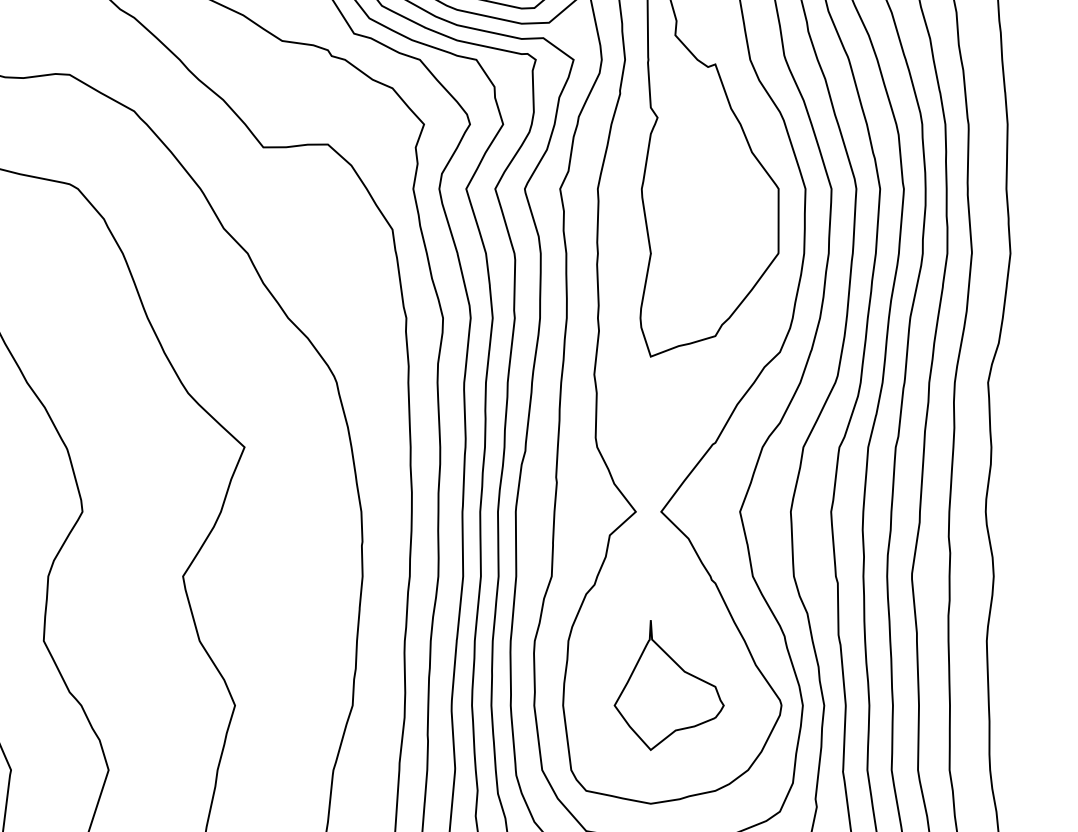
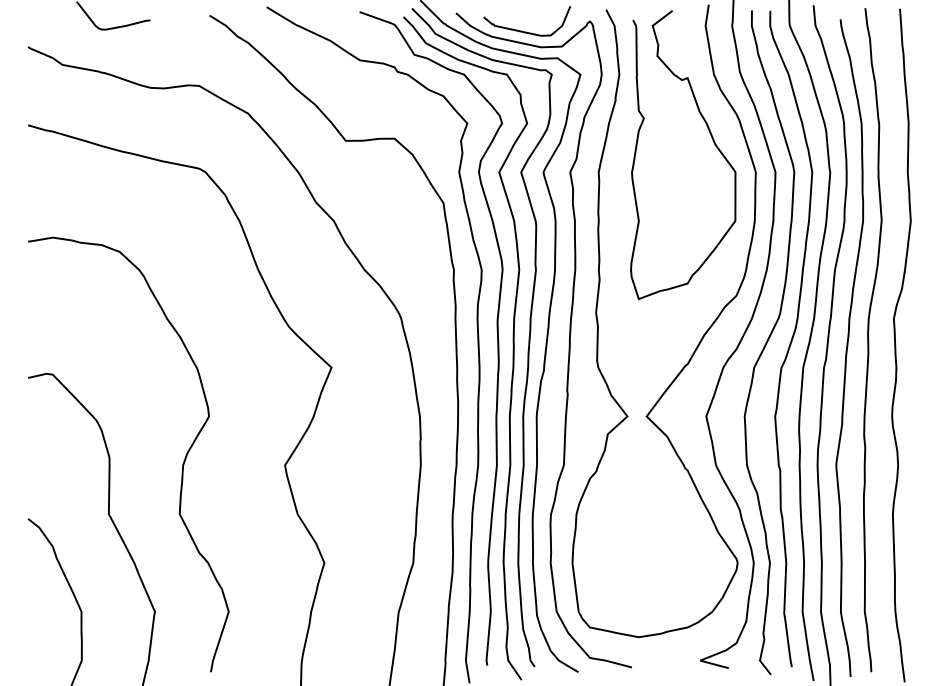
part: (668, 685) -> (652, 547), removed

